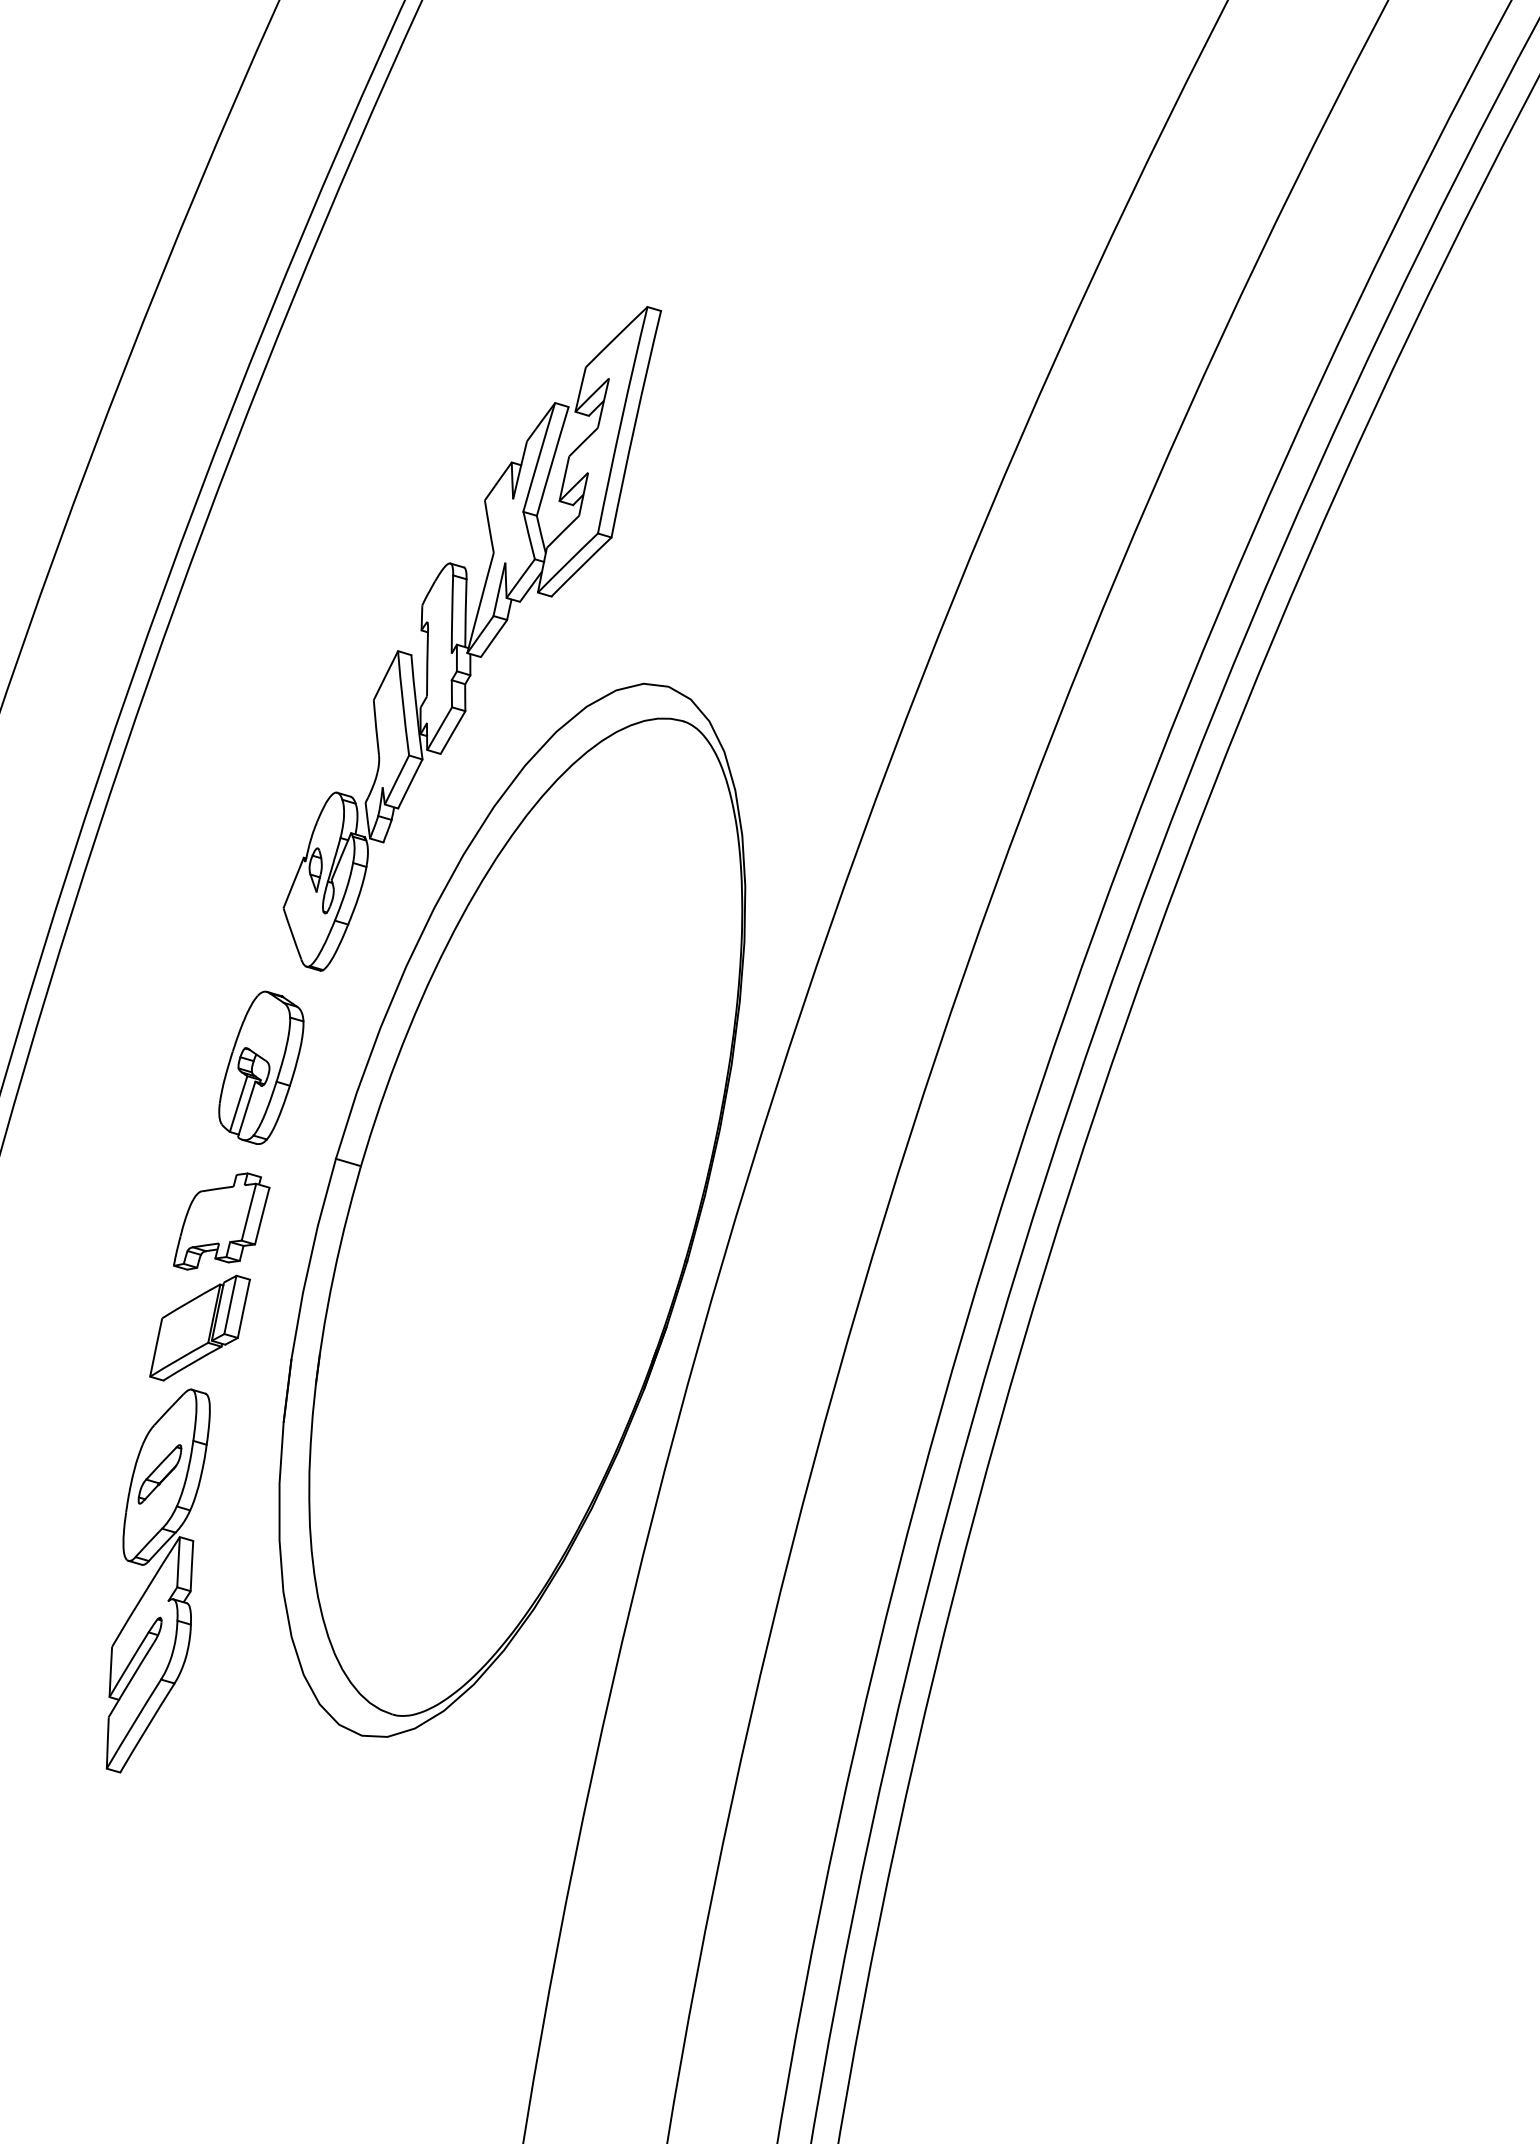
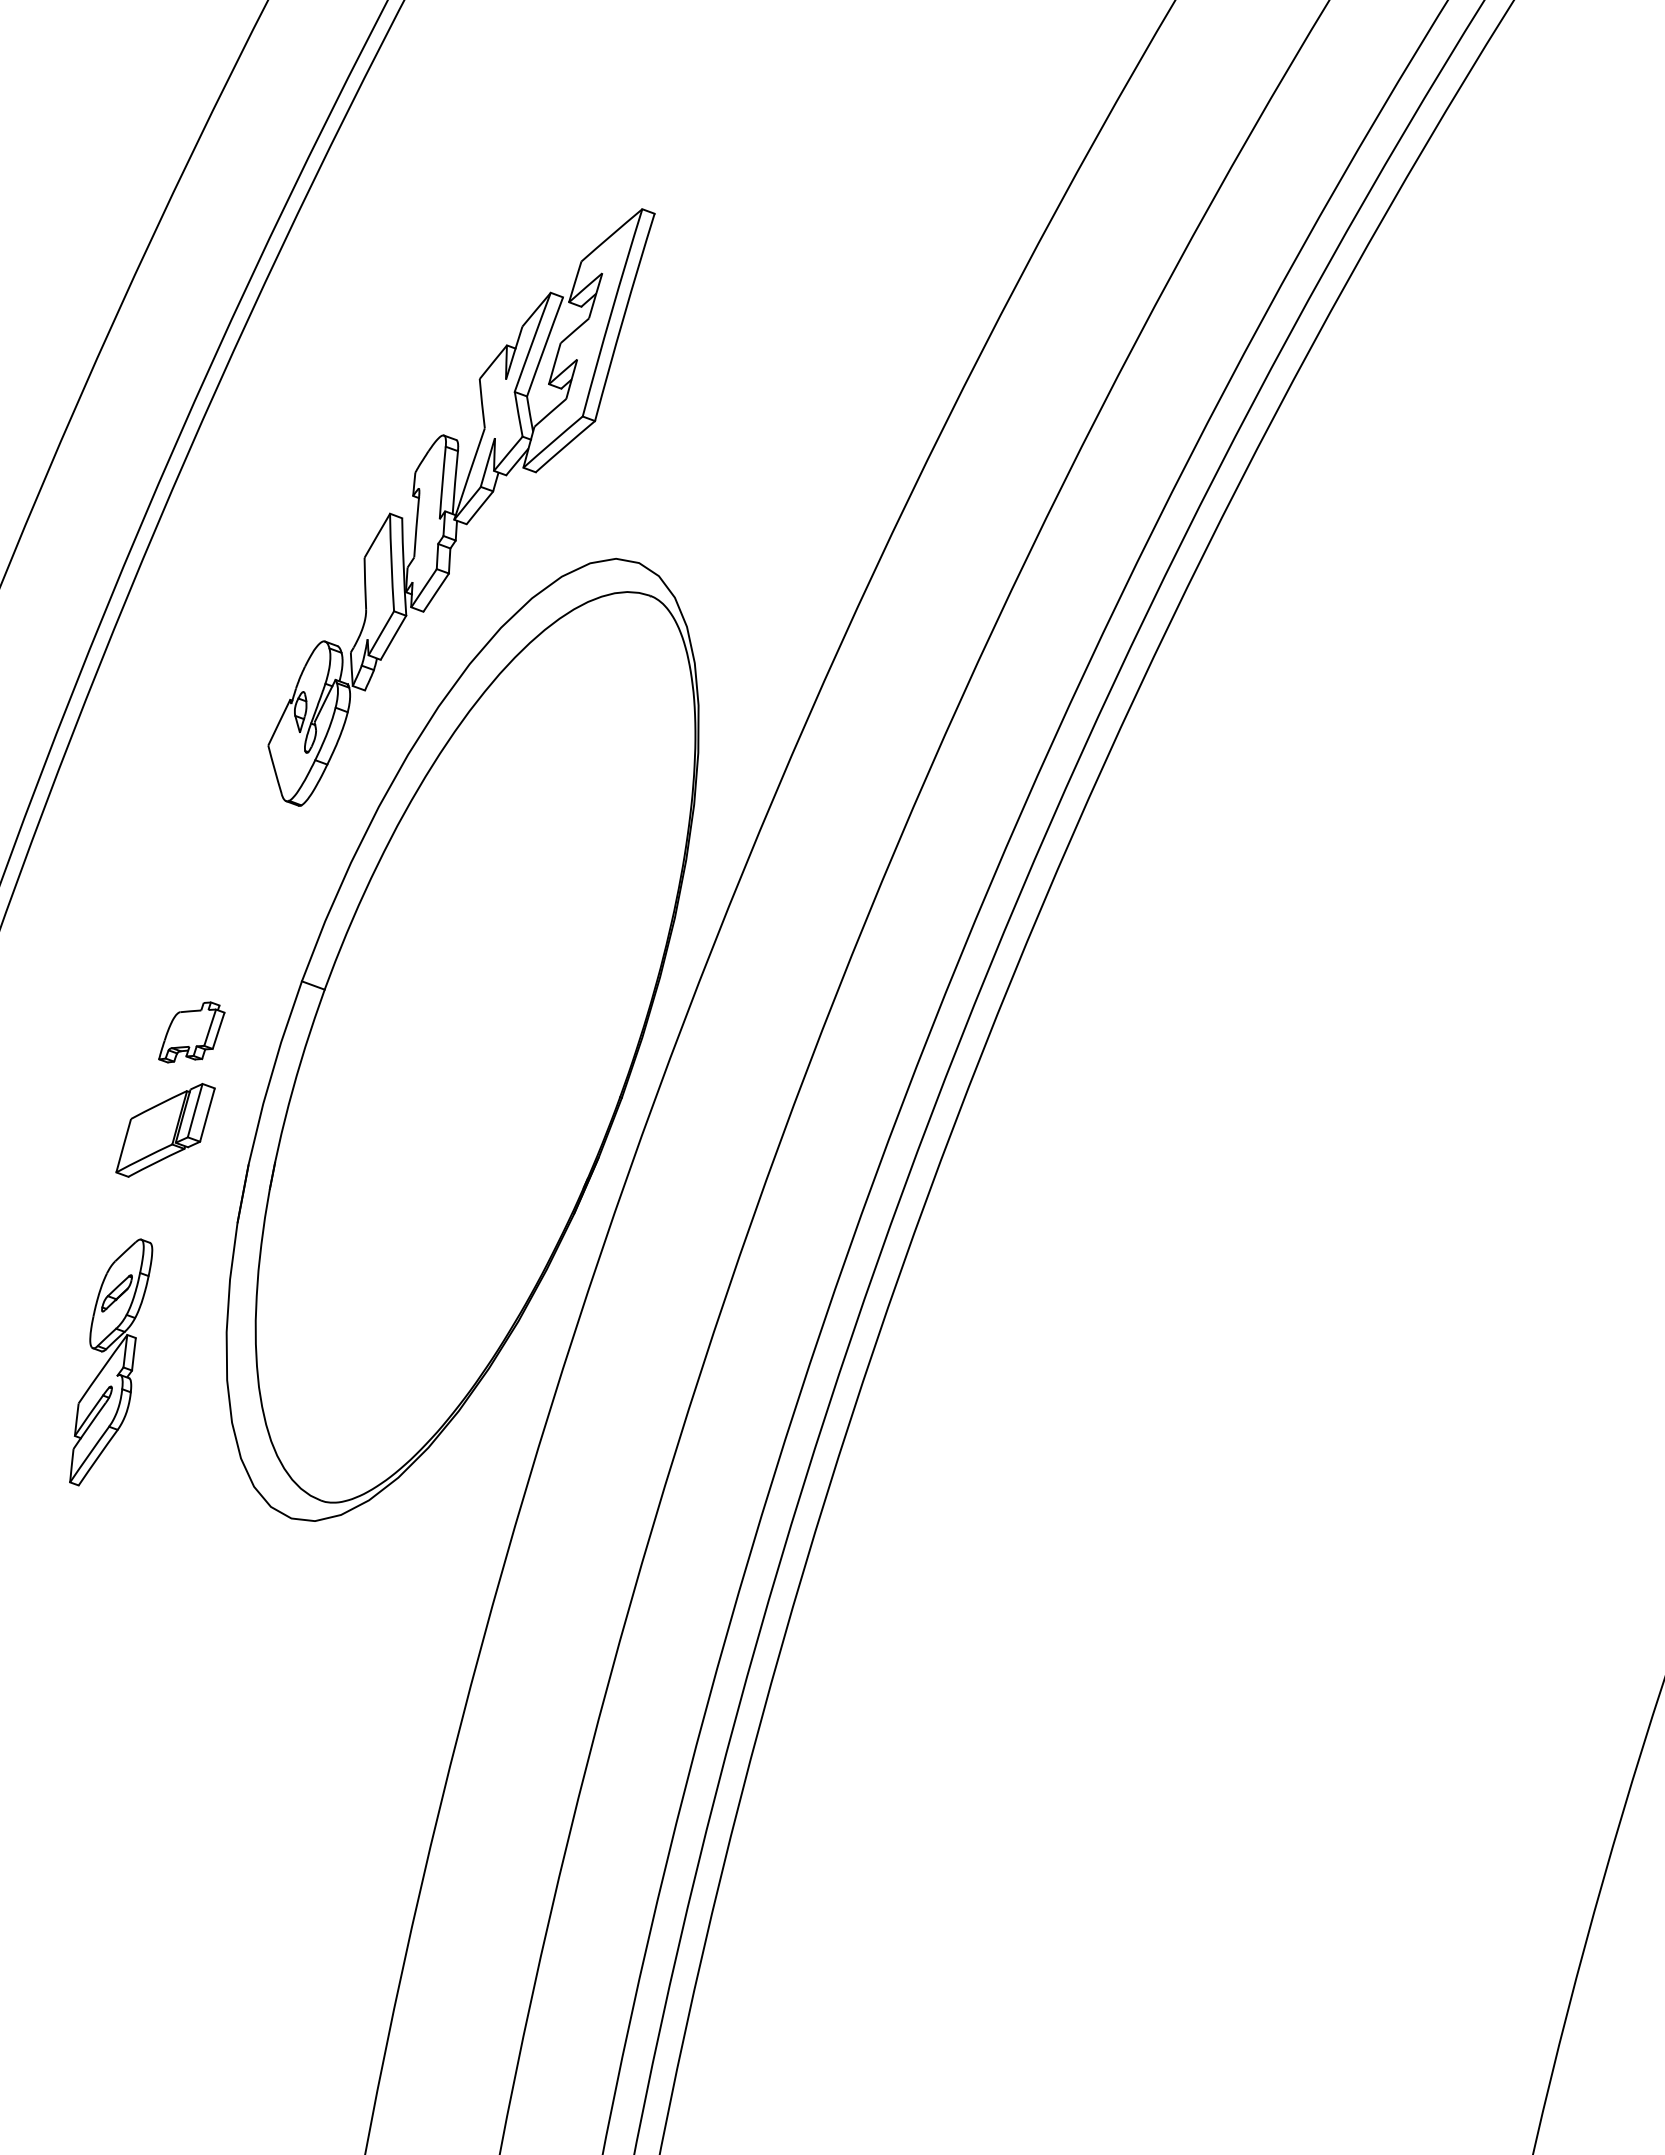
part: (260, 1068) -> (237, 892), removed
part: (221, 1221) -> (191, 1032), size x0.7
part: (157, 1580) -> (110, 1362), size x0.7

